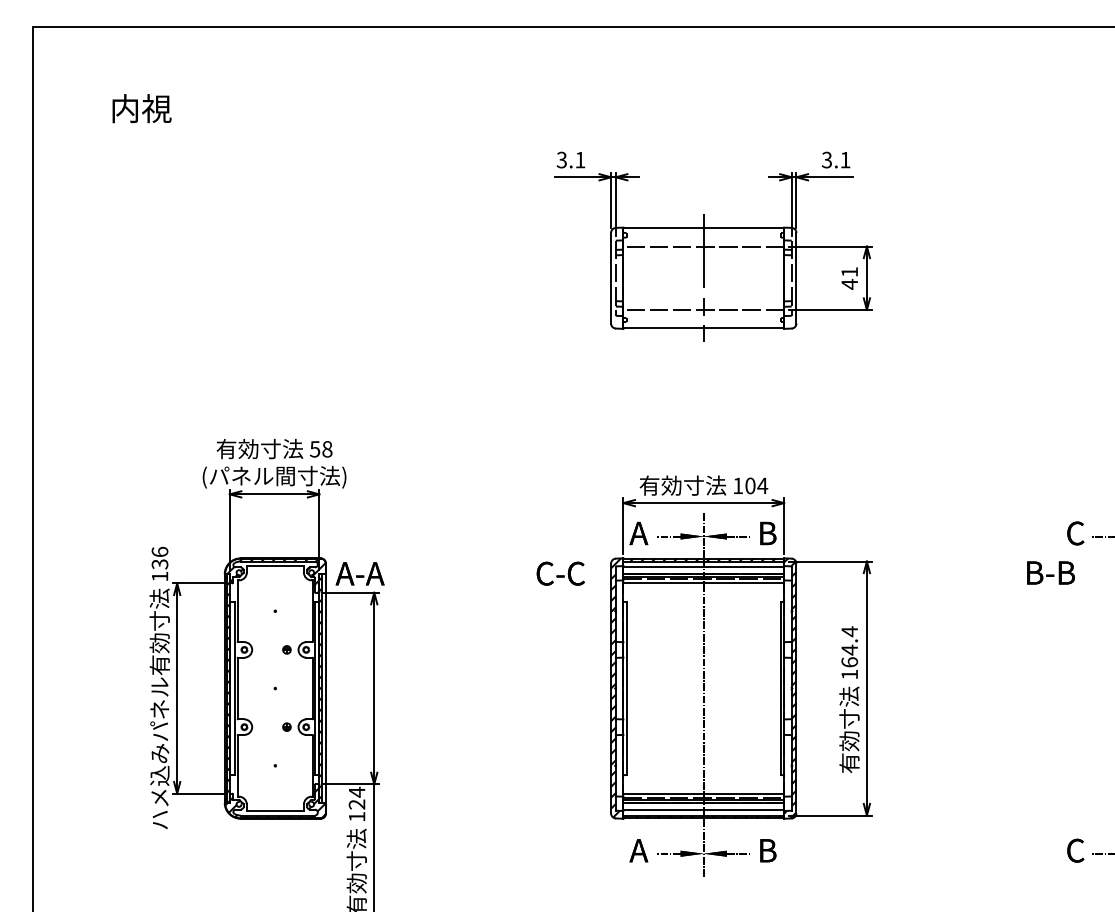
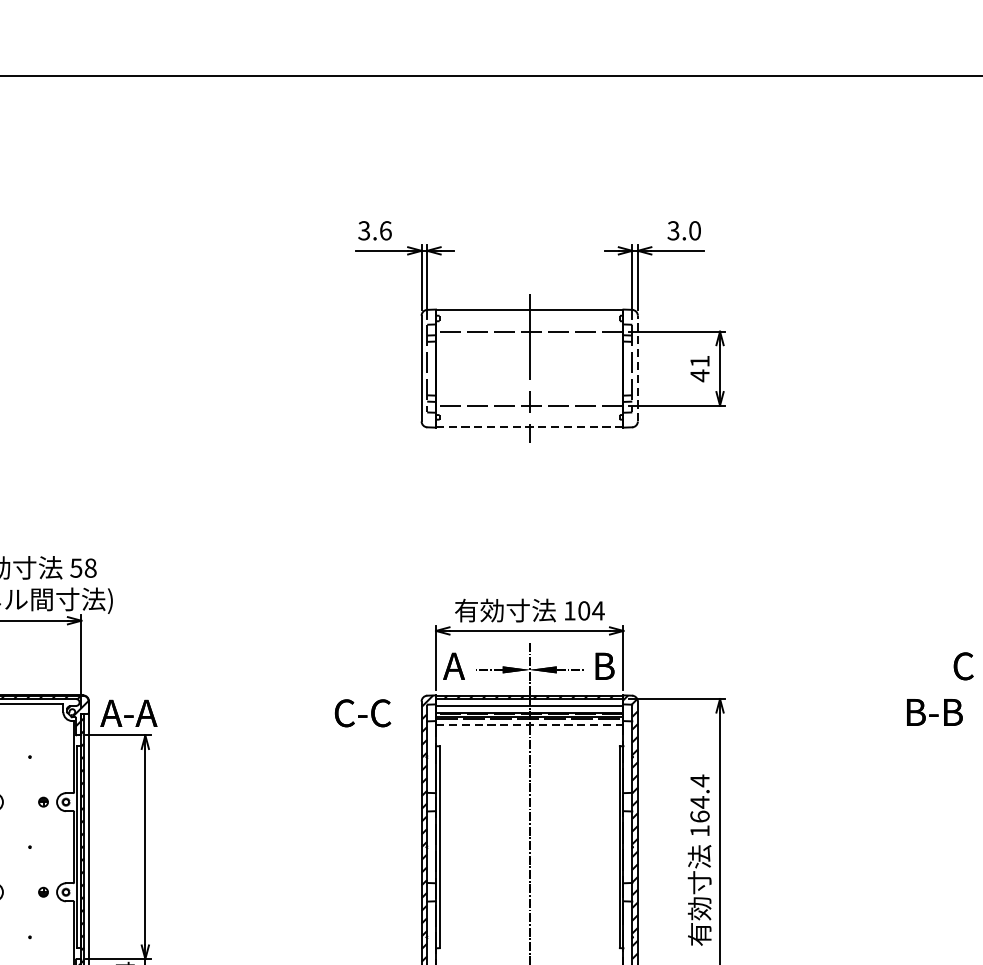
text: (580, 159) -> (385, 230), 3.1 -> 3.6
text: (845, 159) -> (695, 230), 3.1 -> 3.0
line: (796, 277) -> (637, 367), solid -> dashed
line: (703, 328) -> (529, 427), solid -> dashed
line: (704, 583) -> (530, 724), solid -> dashed

